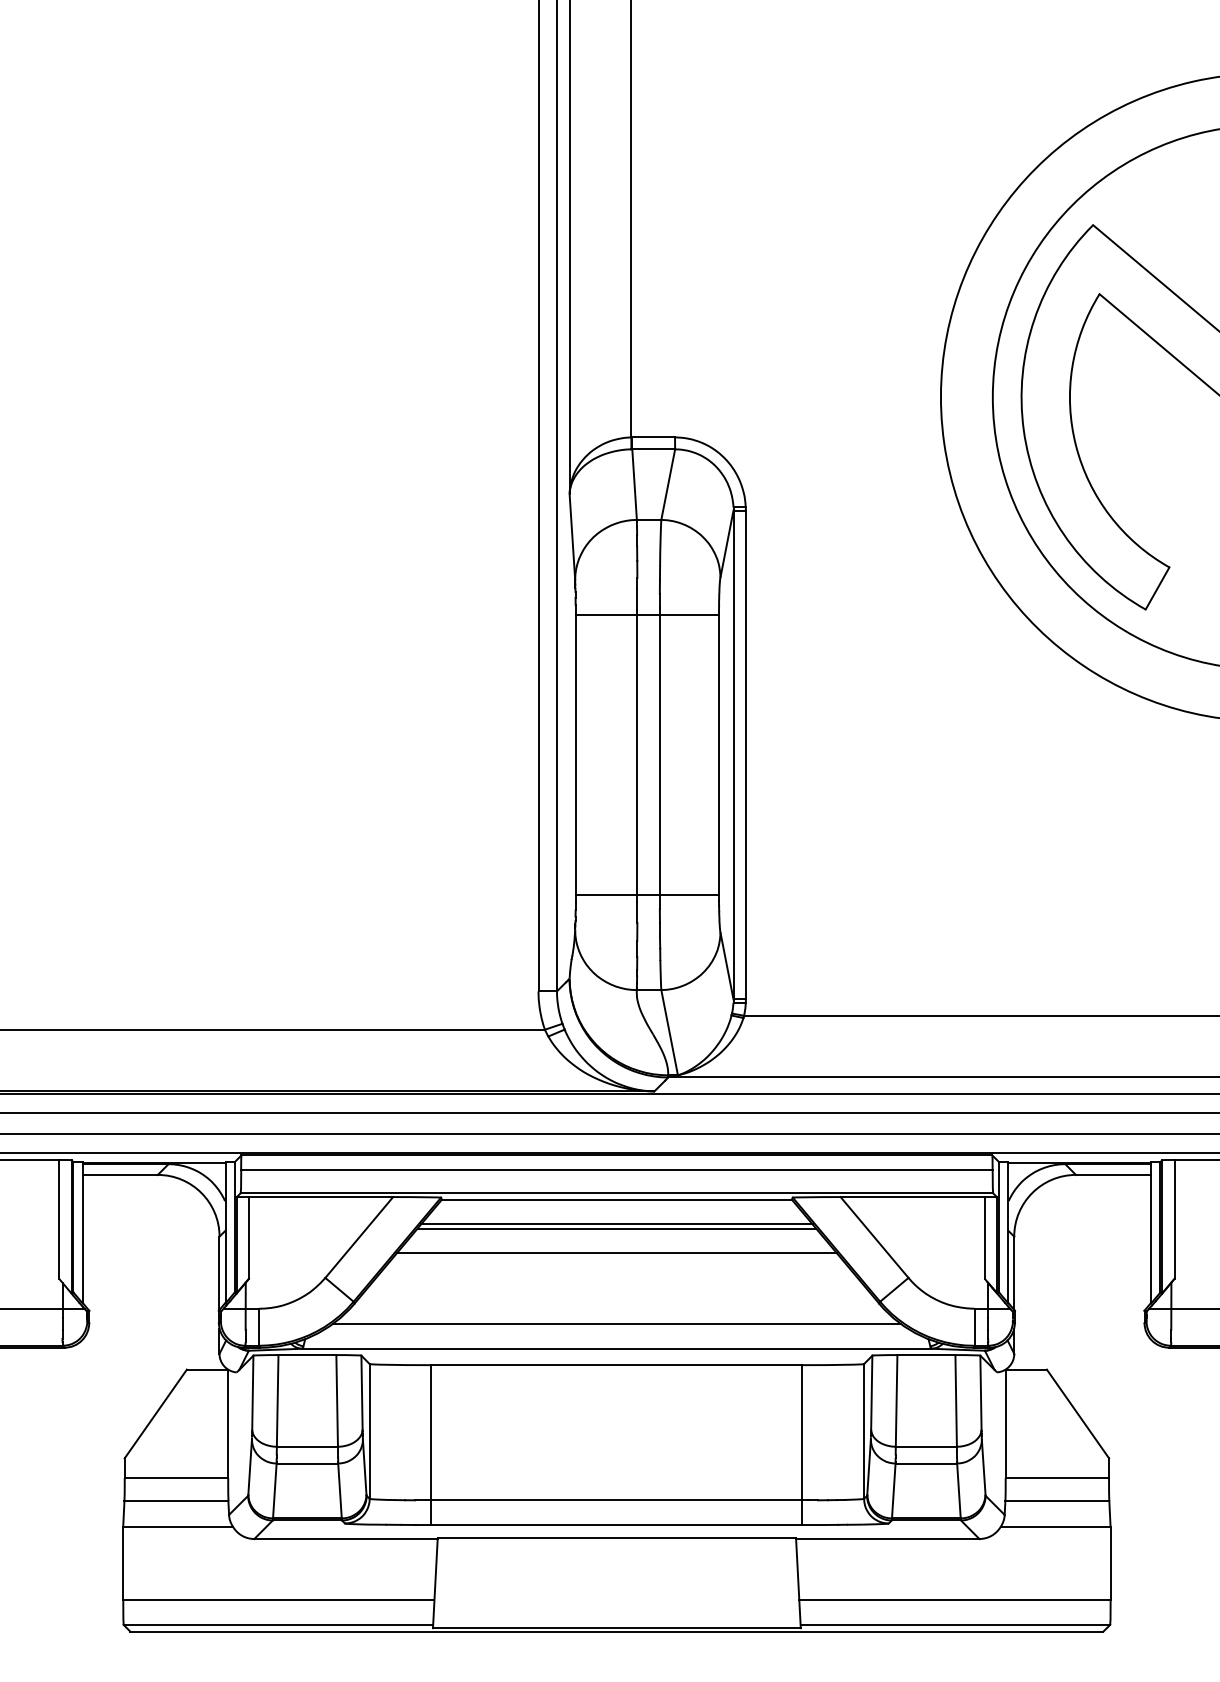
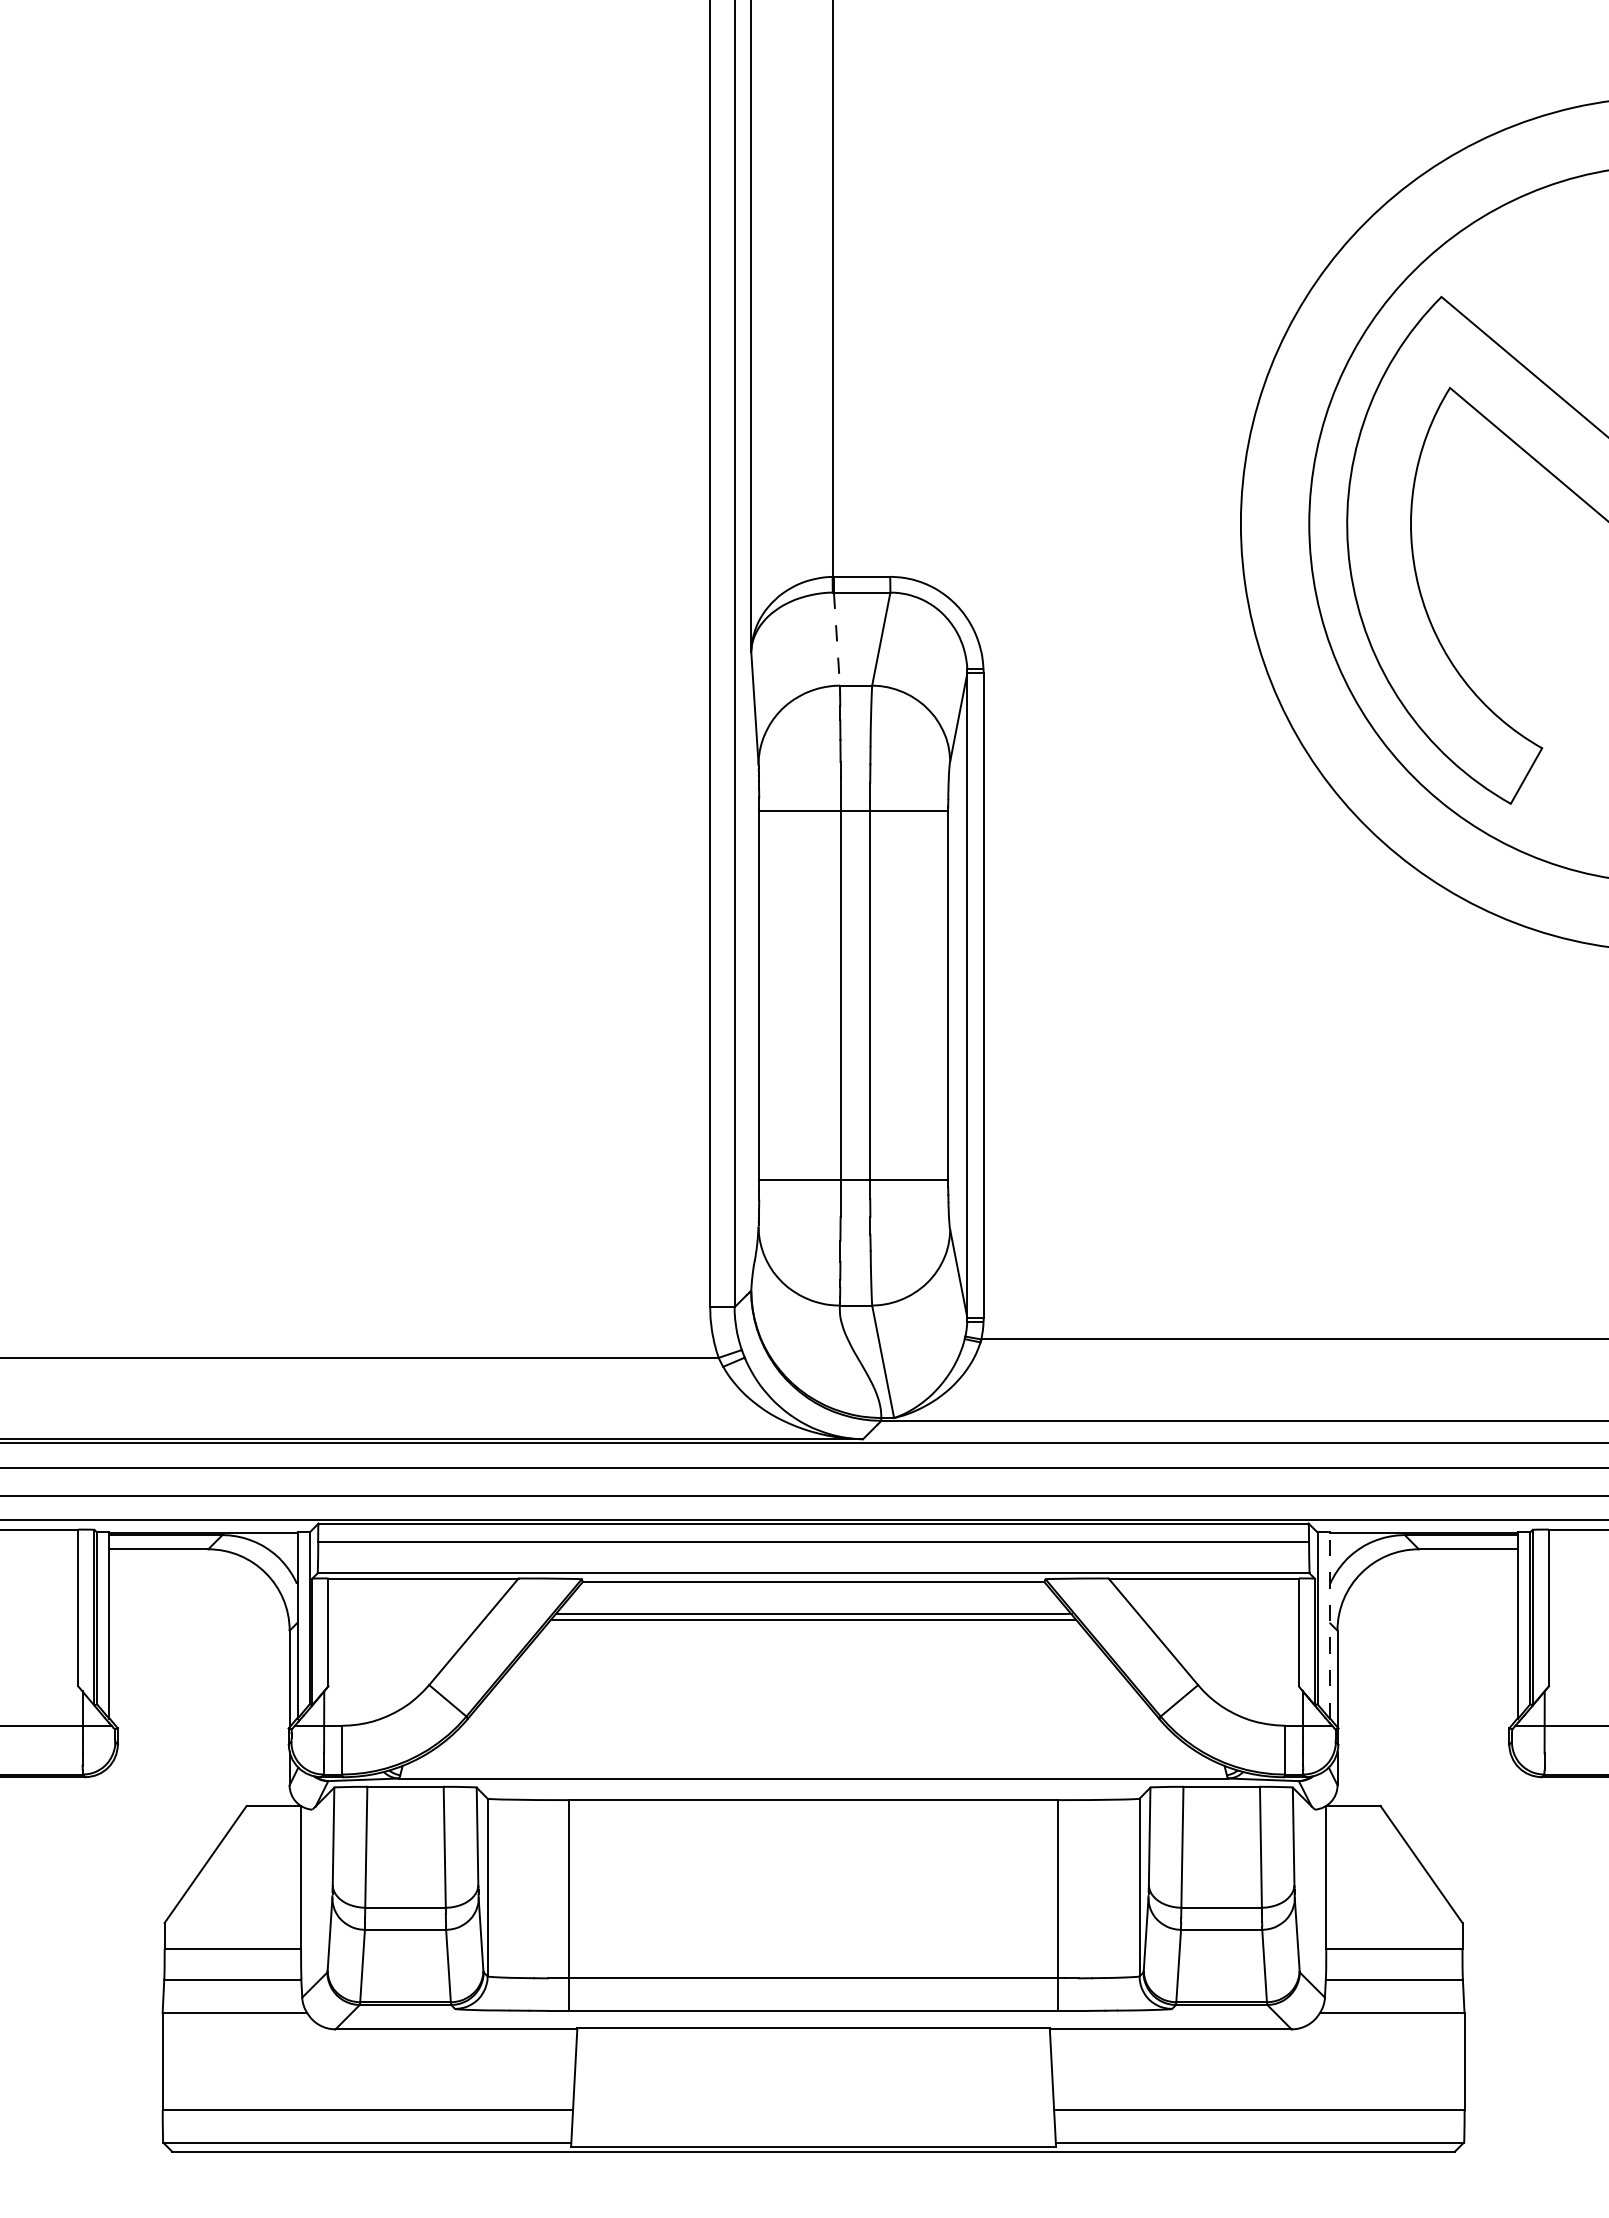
line: (634, 484) -> (836, 639), solid -> dashed
line: (1008, 1232) -> (1329, 1625), solid -> dashed
line: (616, 1253) -> (813, 1652), removed
line: (616, 1323) -> (813, 1745), removed

